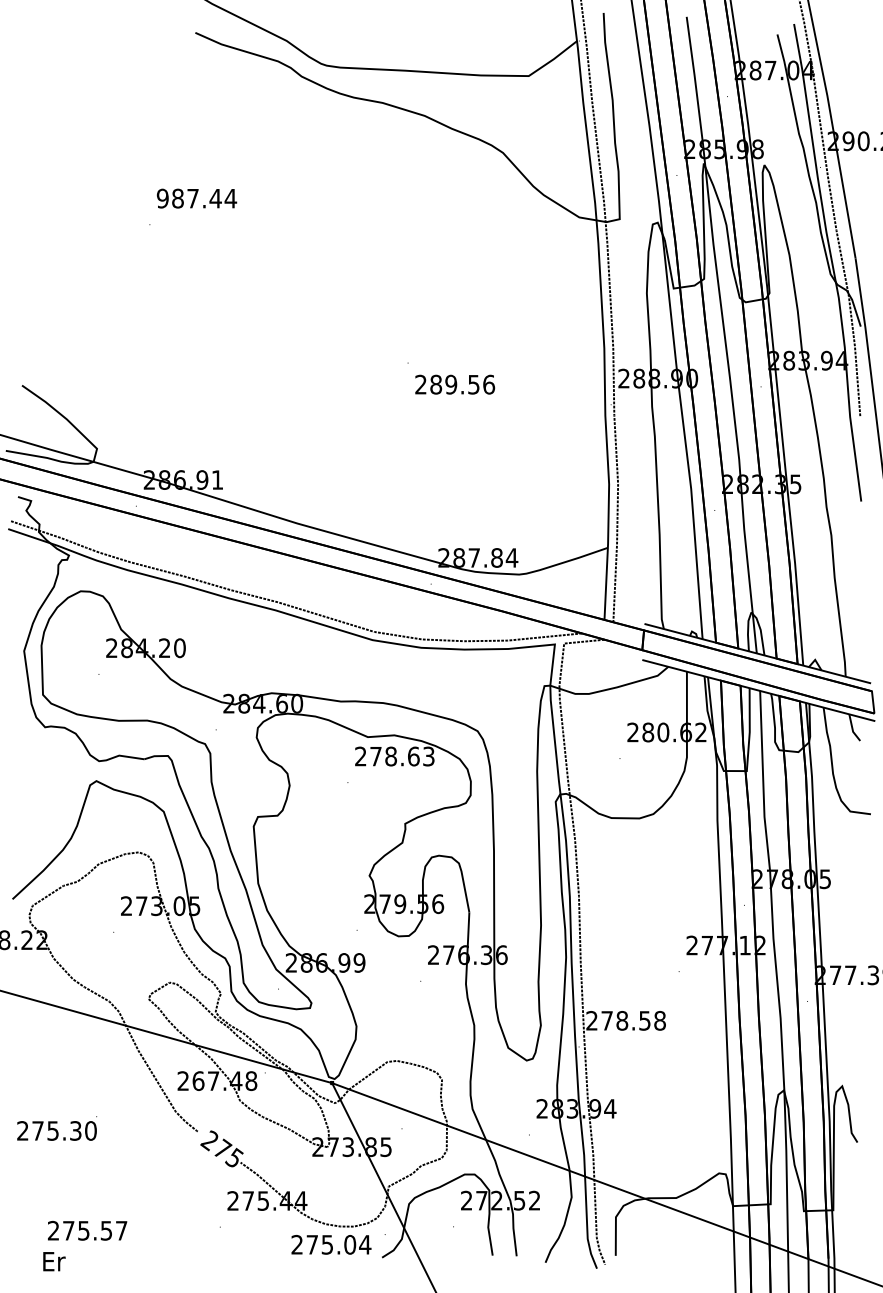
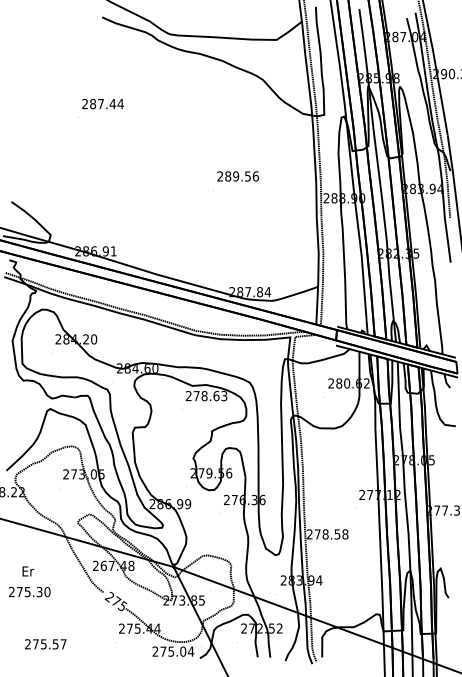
text: (163, 199) -> (85, 104), 987.44 -> 287.44
text: (453, 384) -> (237, 176), moved
text: (54, 1261) -> (28, 571), moved

